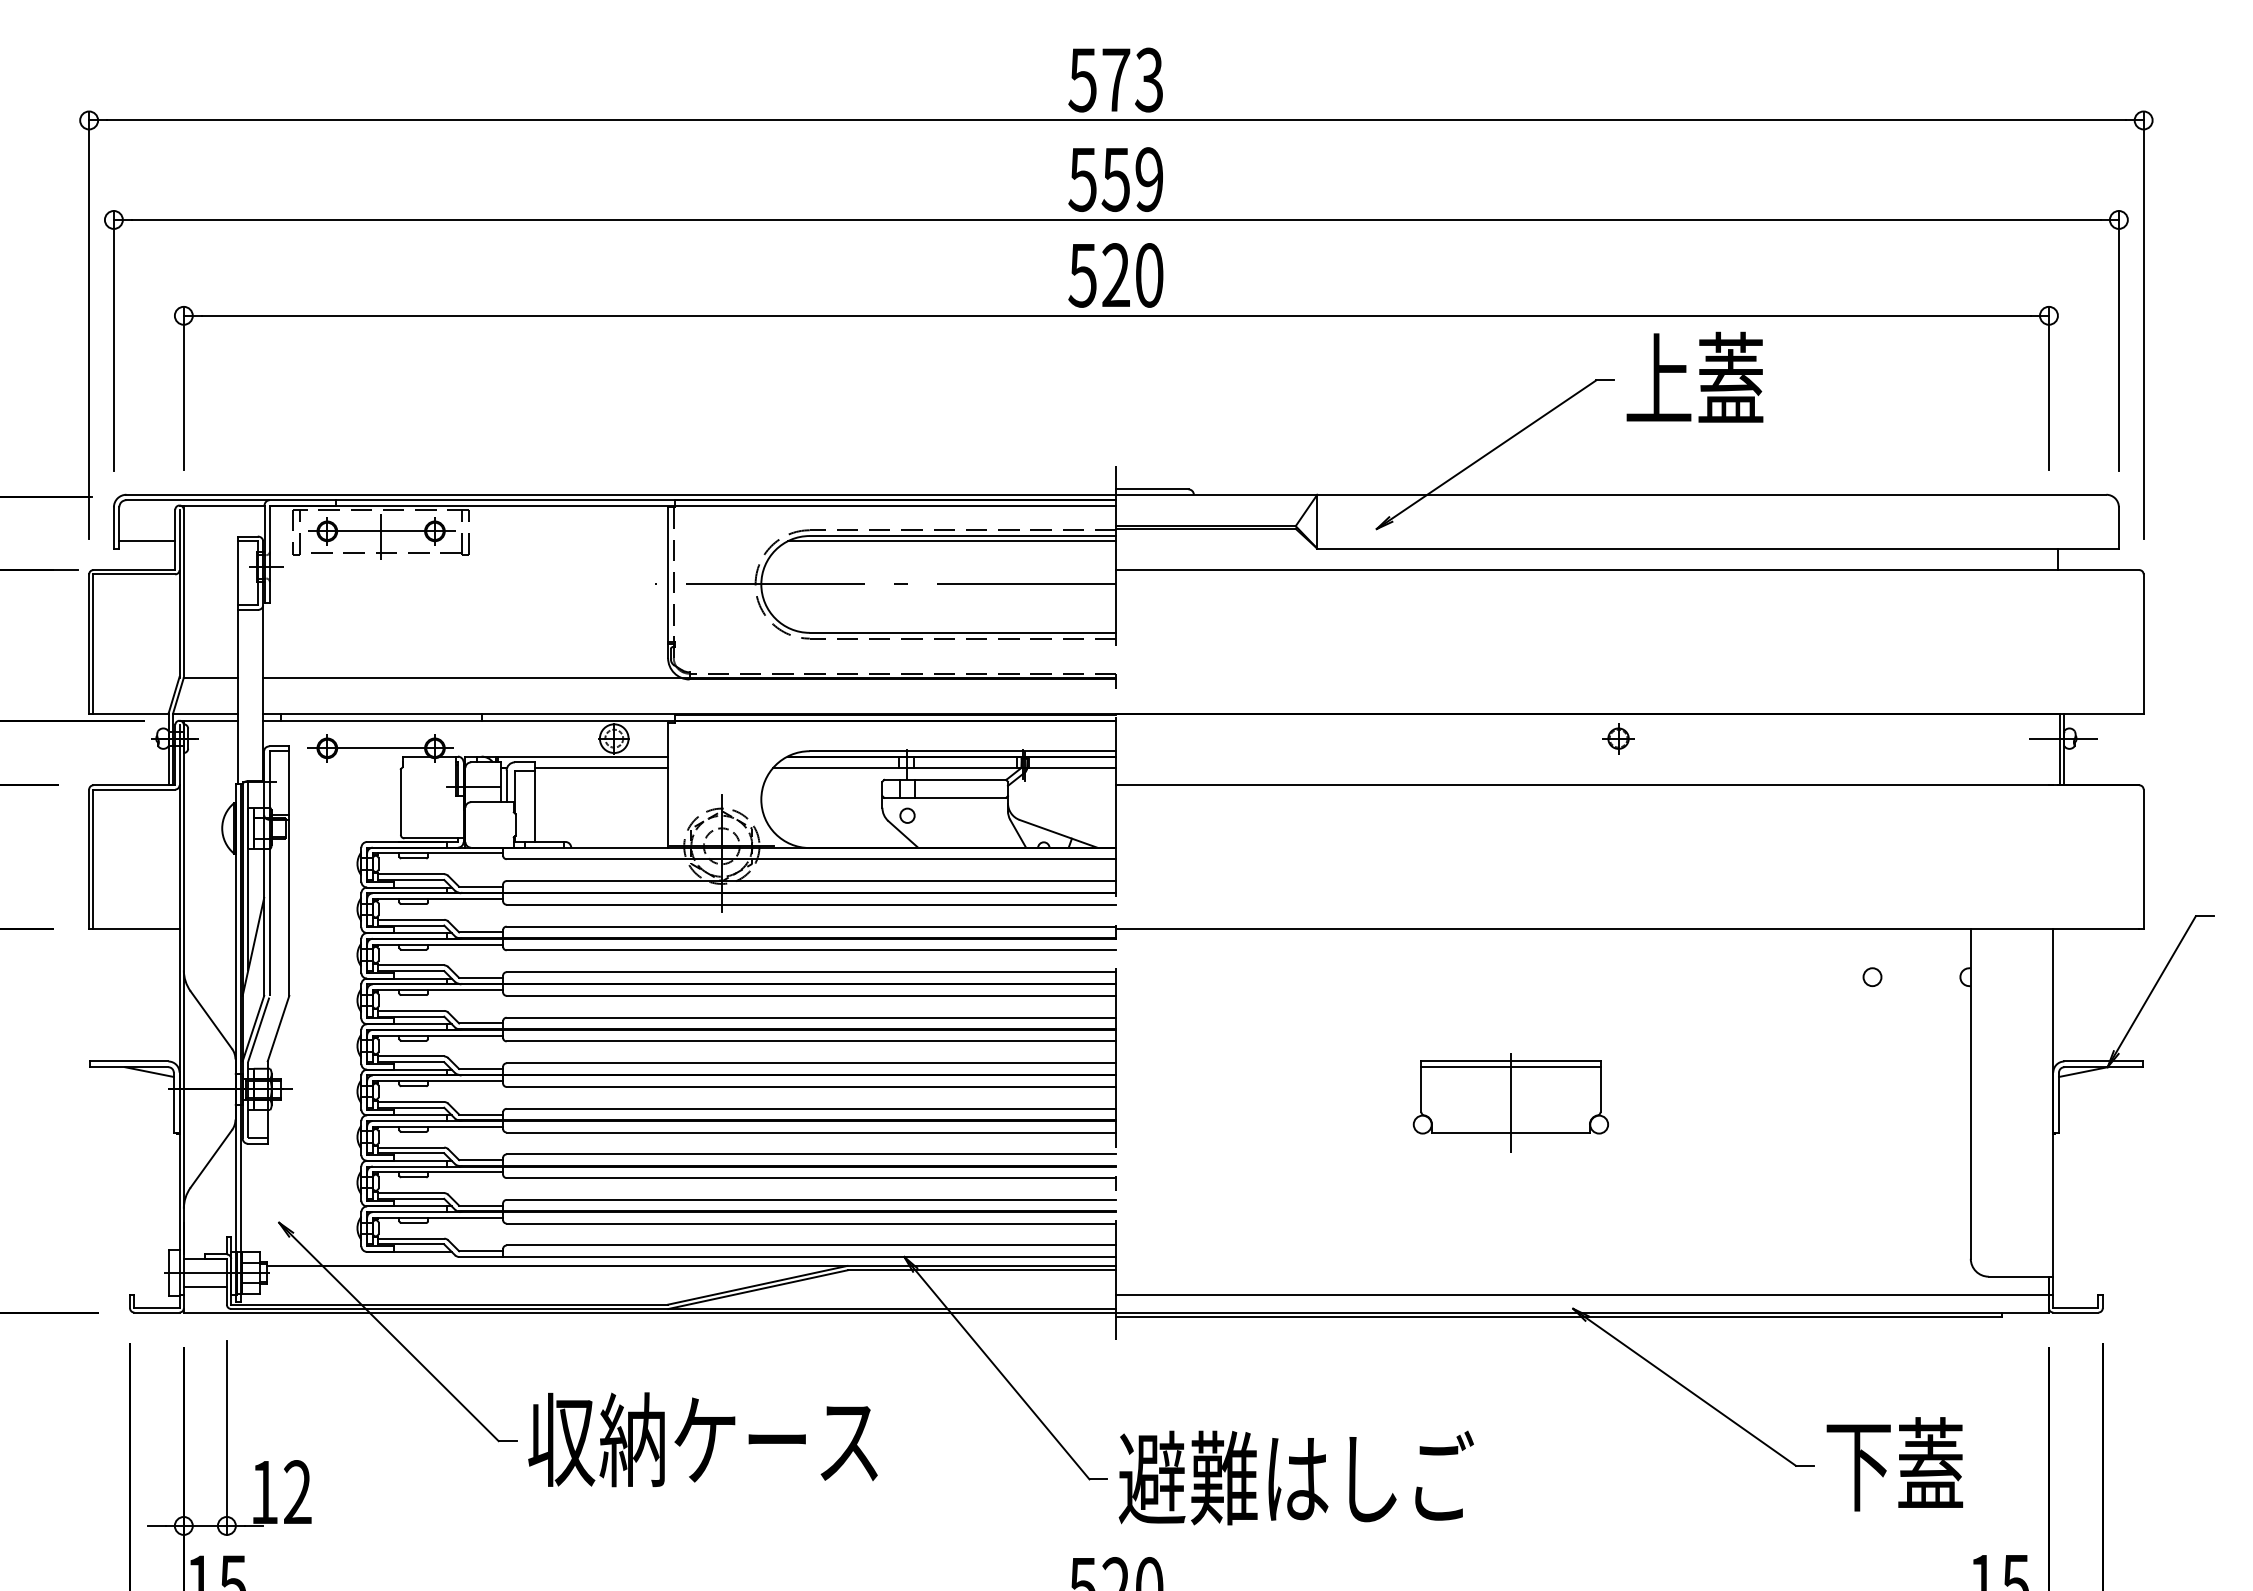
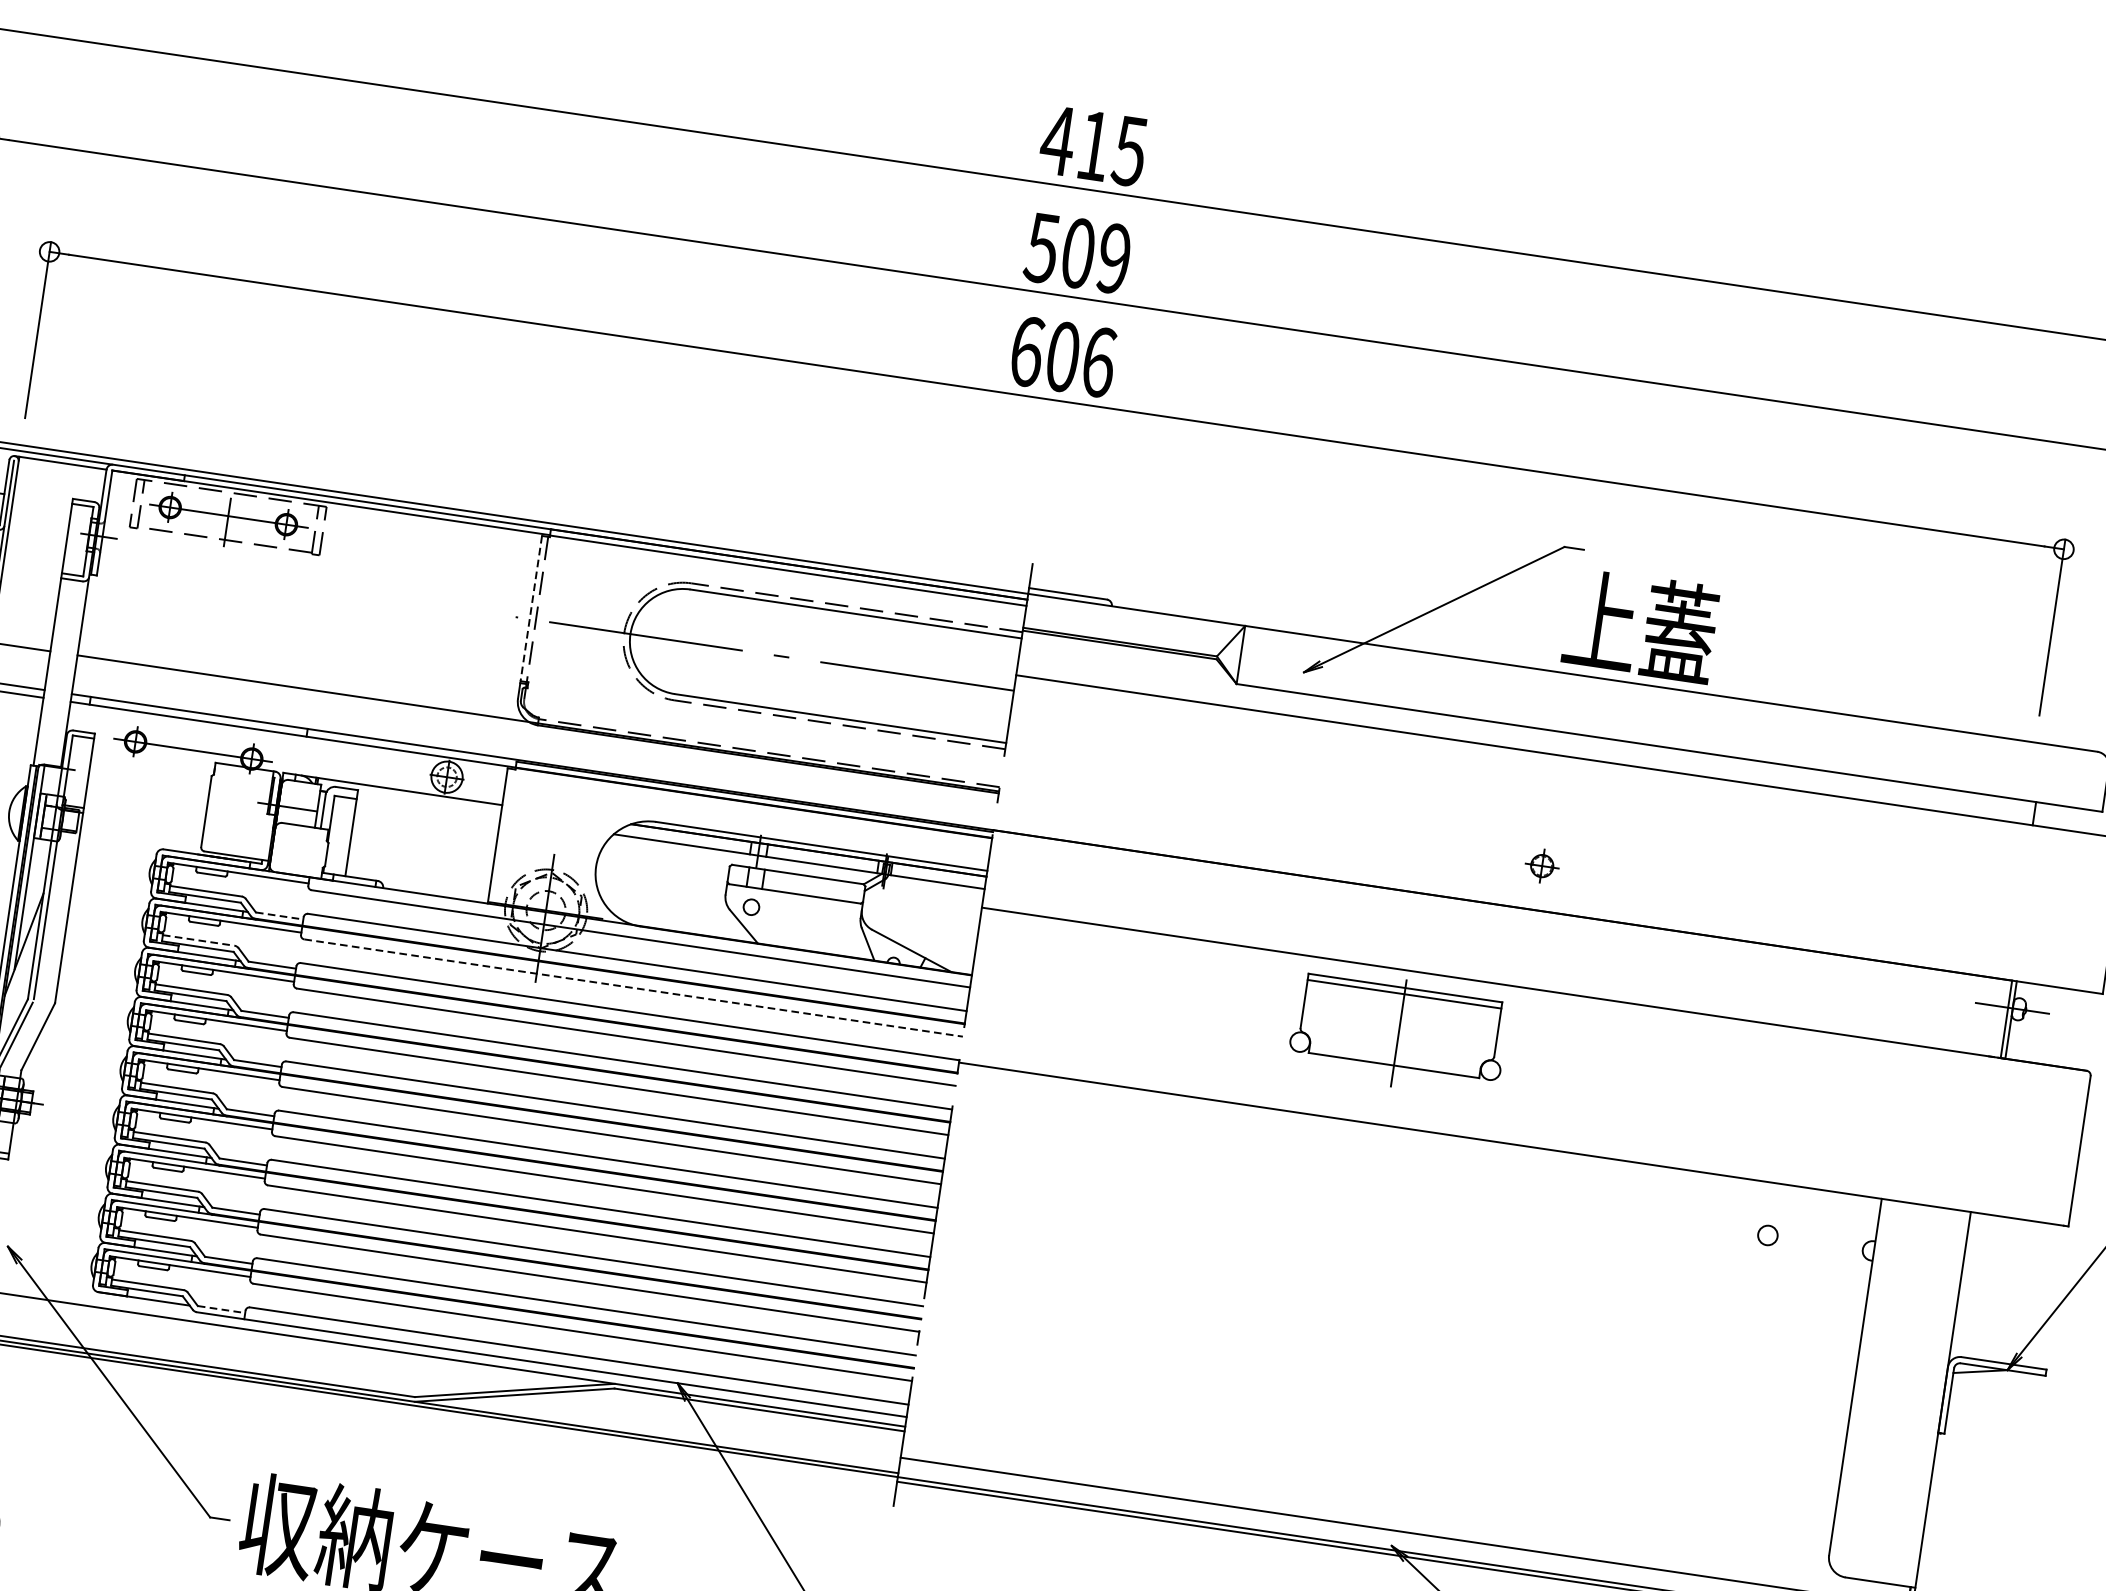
text: (1115, 79) -> (1093, 145), 573 -> 415
text: (1115, 179) -> (1077, 253), 559 -> 509
text: (1115, 275) -> (1062, 356), 520 -> 606
text: (1694, 376) -> (1640, 624), moved
line: (951, 541) -> (842, 618), removed
line: (668, 575) -> (531, 609), solid -> dashed
part: (1618, 738) -> (1542, 865), moved
line: (601, 768) -> (428, 807), removed
line: (481, 886) -> (280, 915), solid -> dashed
line: (811, 904) -> (633, 987), solid -> dashed
line: (411, 919) -> (199, 940), solid -> dashed
part: (1510, 1102) -> (1398, 1032), moved
line: (481, 1251) -> (221, 1309), solid -> dashed

